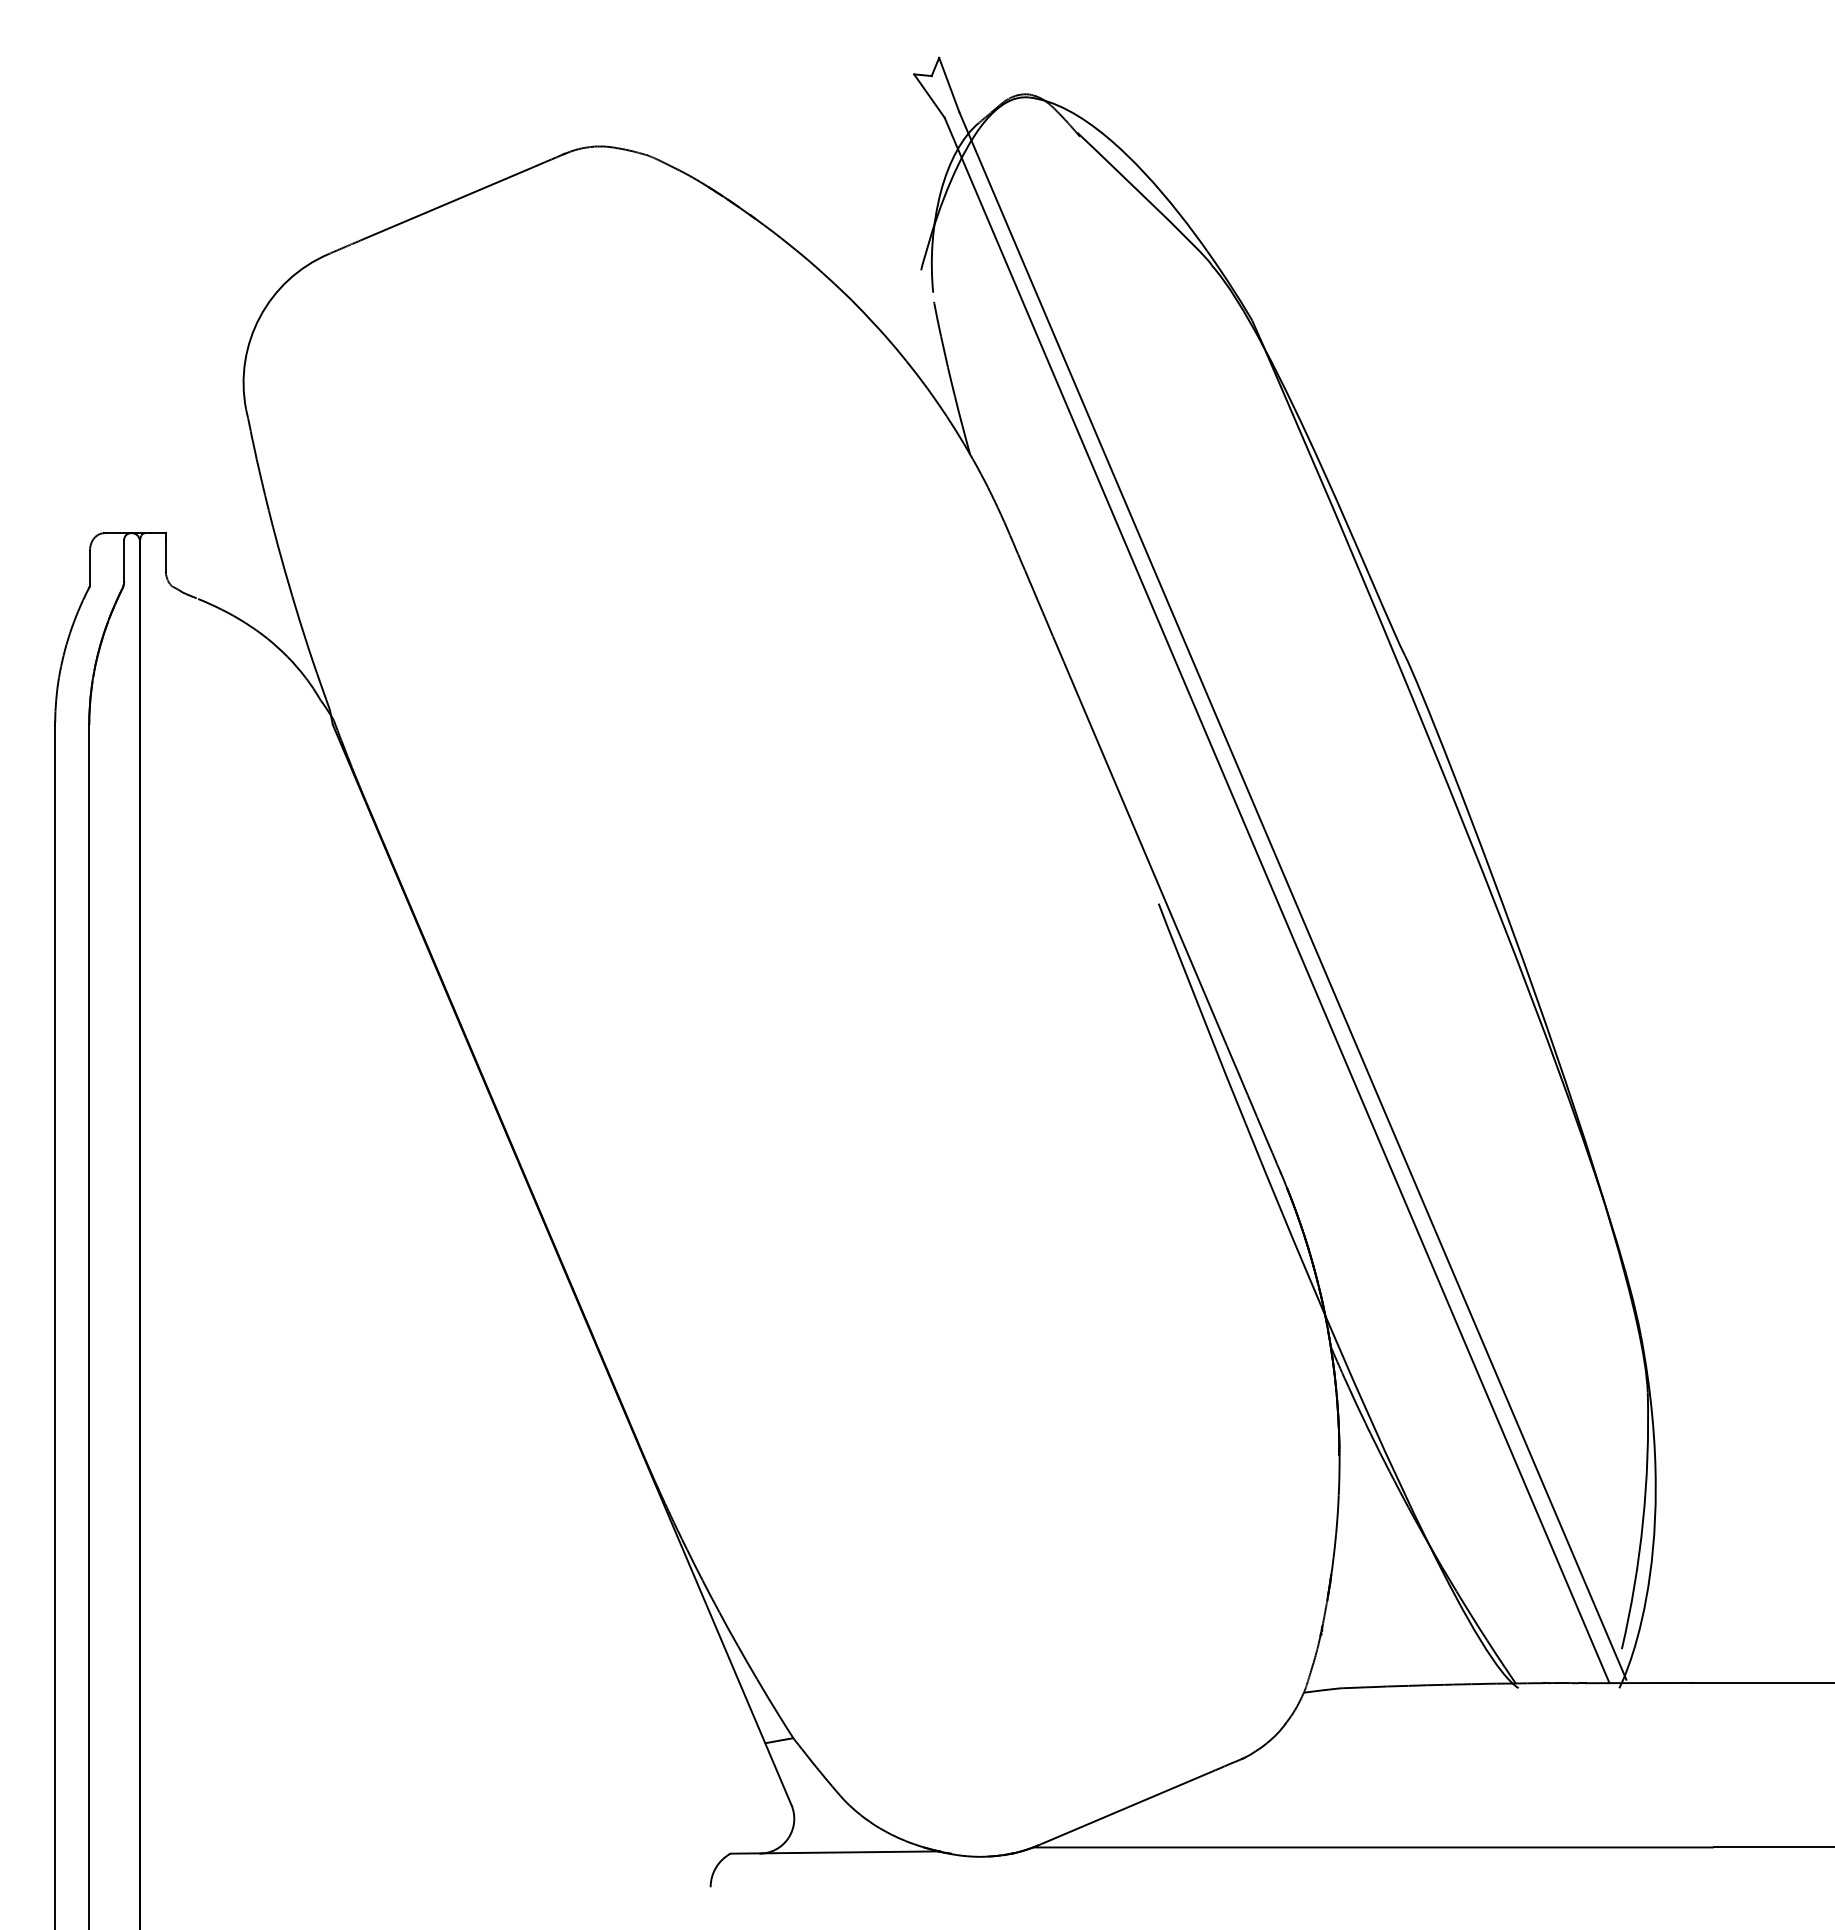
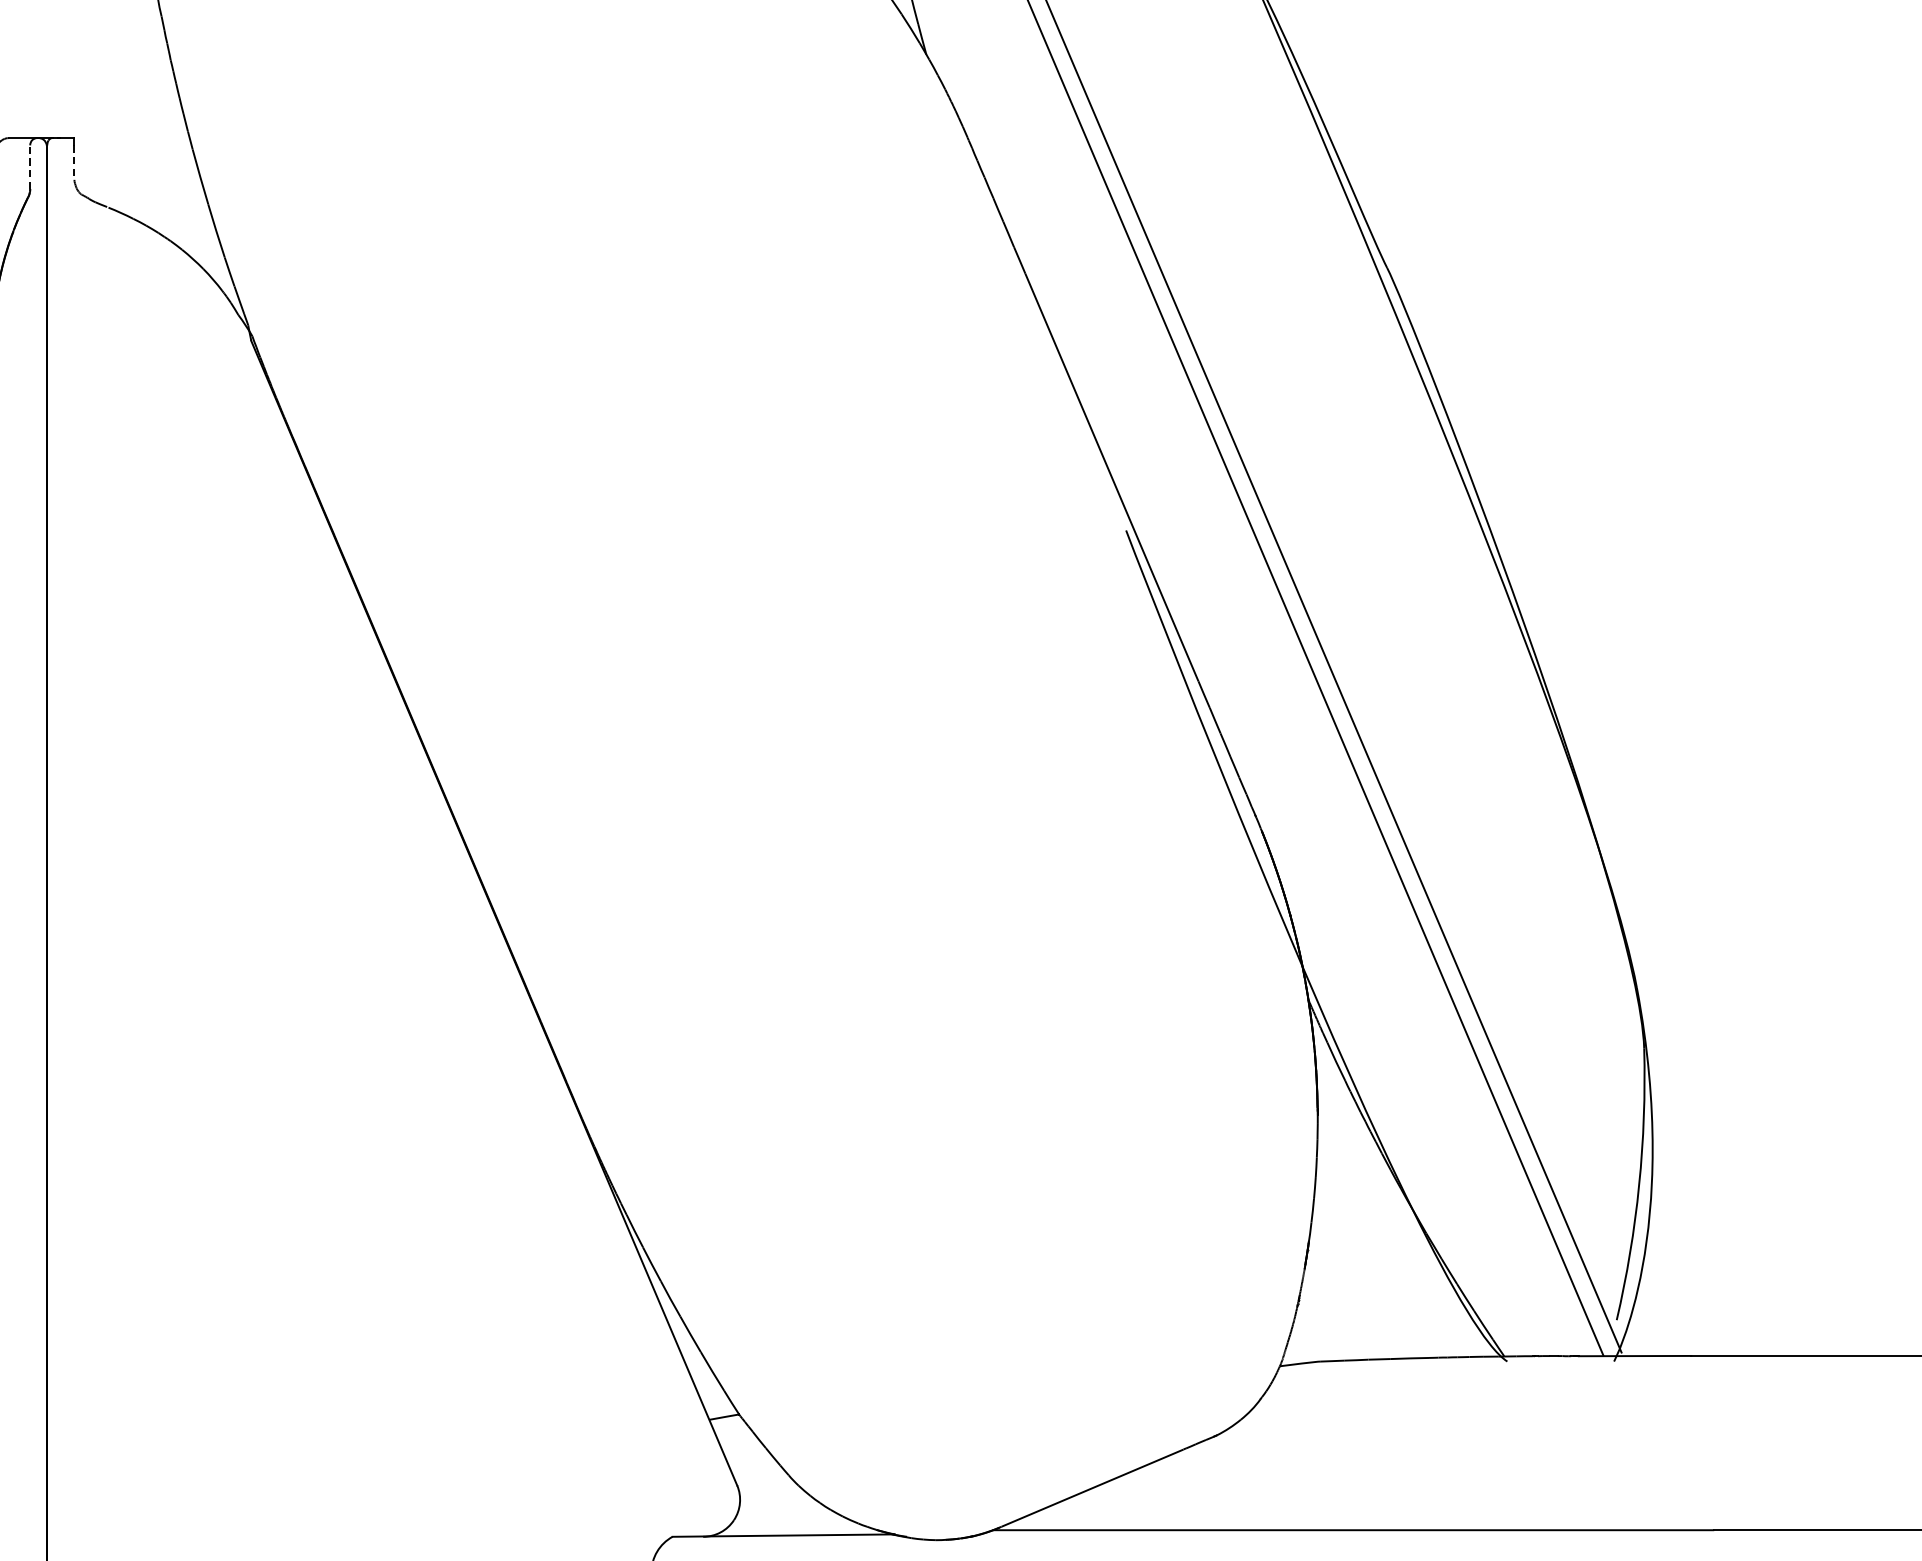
line: (165, 556) -> (74, 162), solid -> dashed
line: (124, 560) -> (30, 166), solid -> dashed

